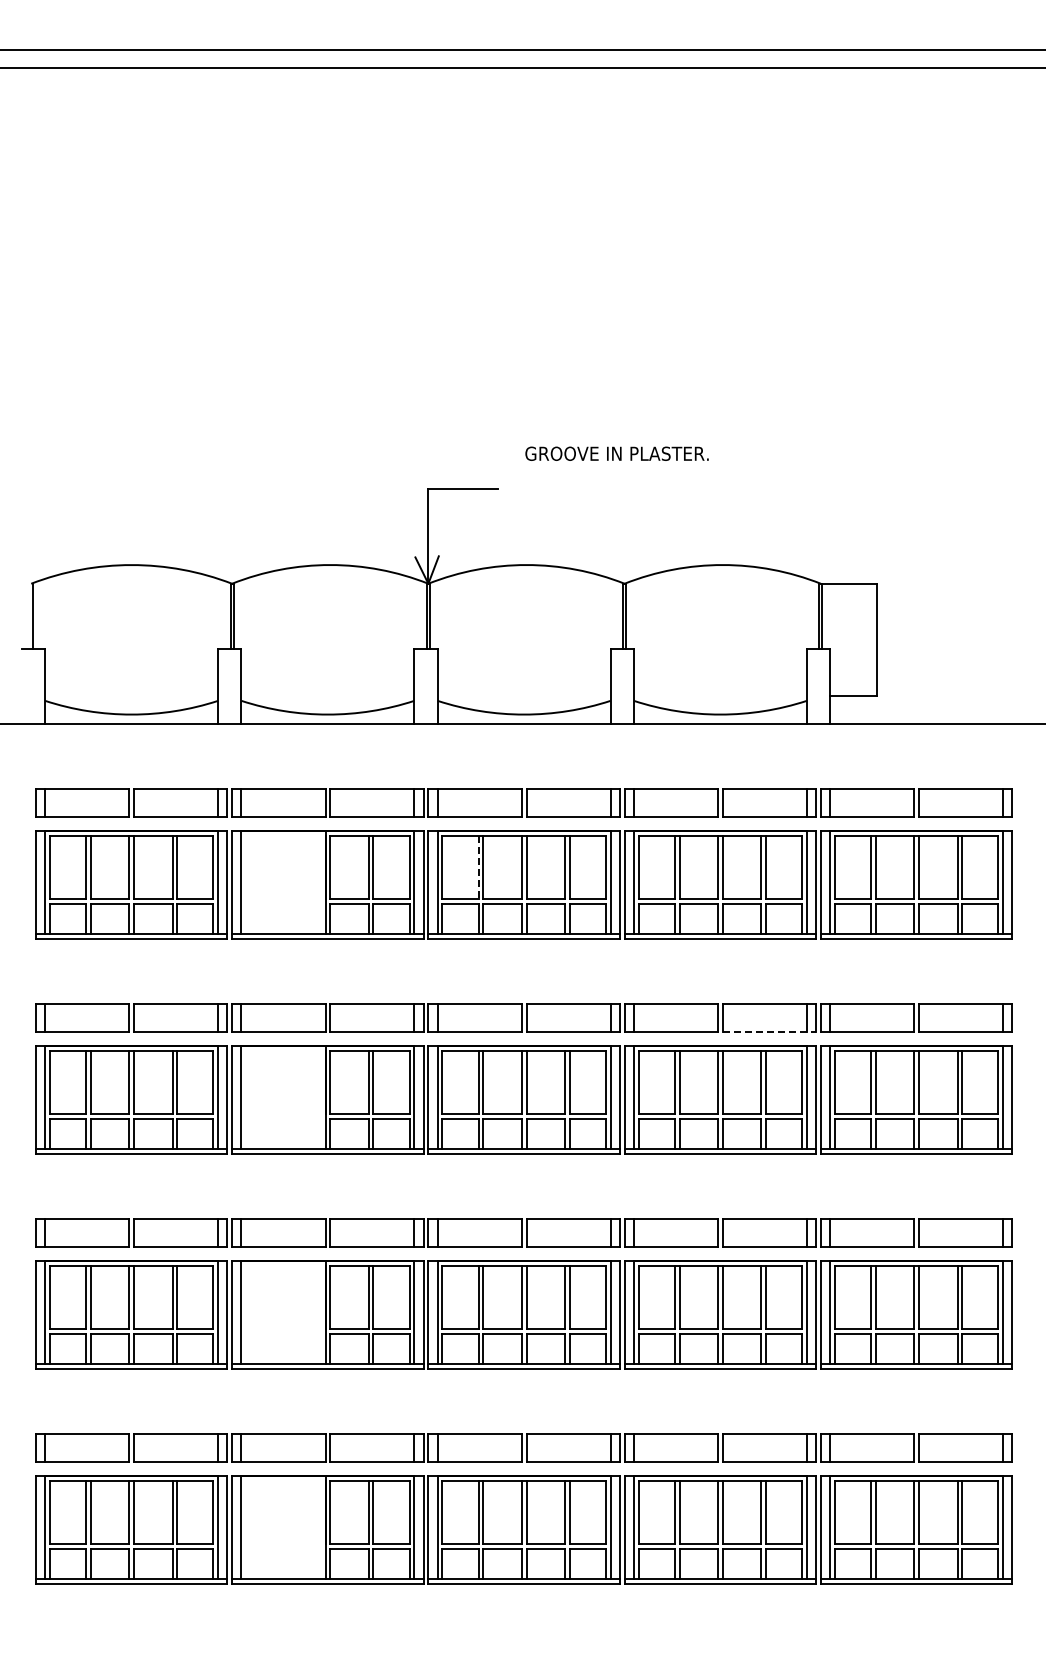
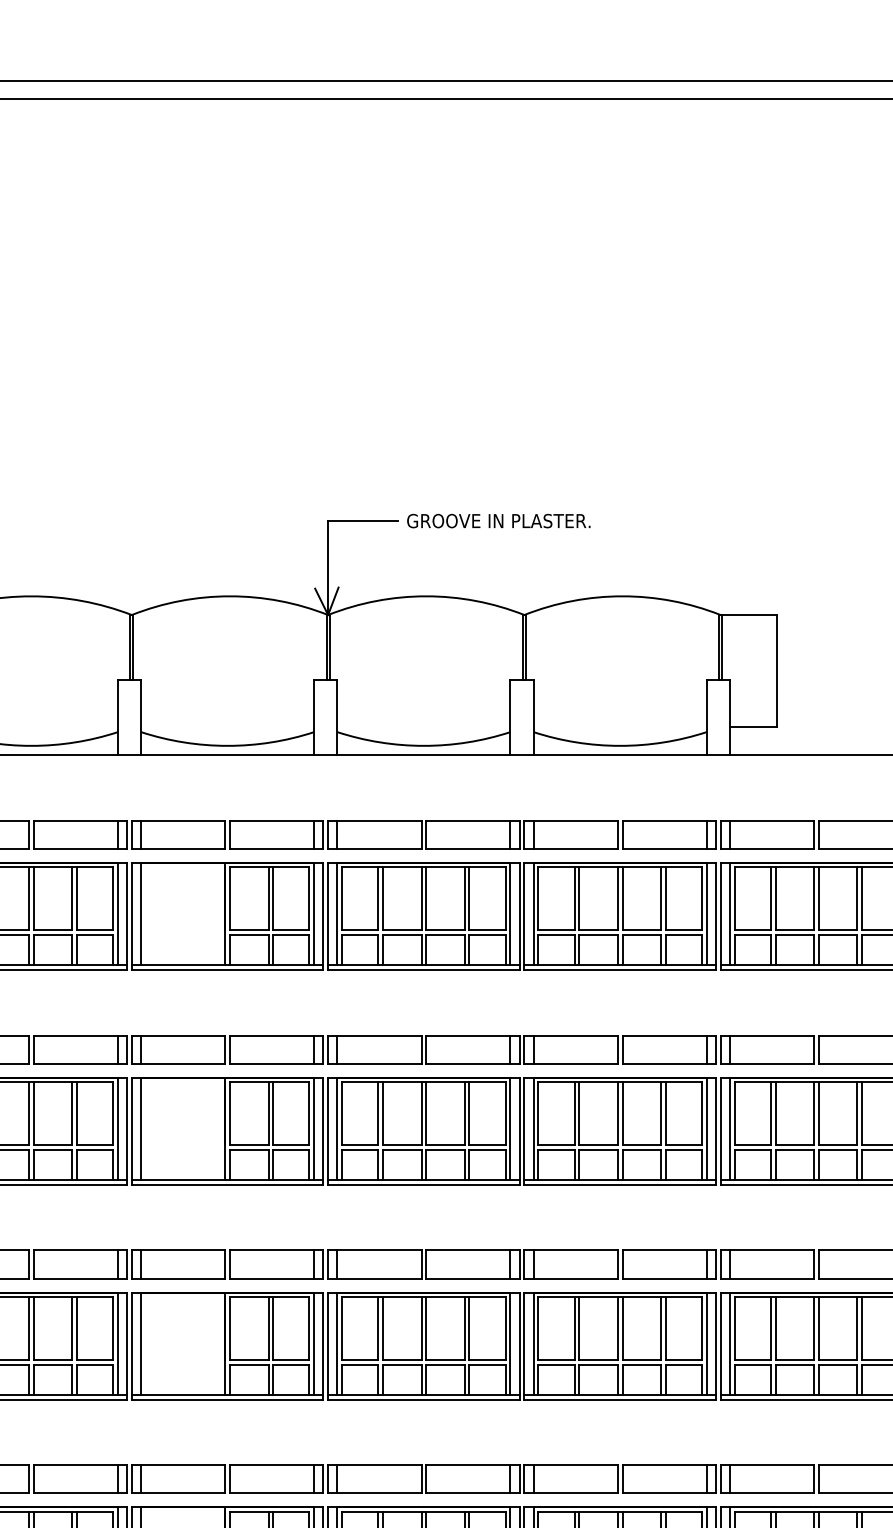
text: (616, 453) -> (498, 520), moved
line: (478, 867) -> (378, 898), dashed -> solid
line: (769, 1032) -> (669, 1063), dashed -> solid

